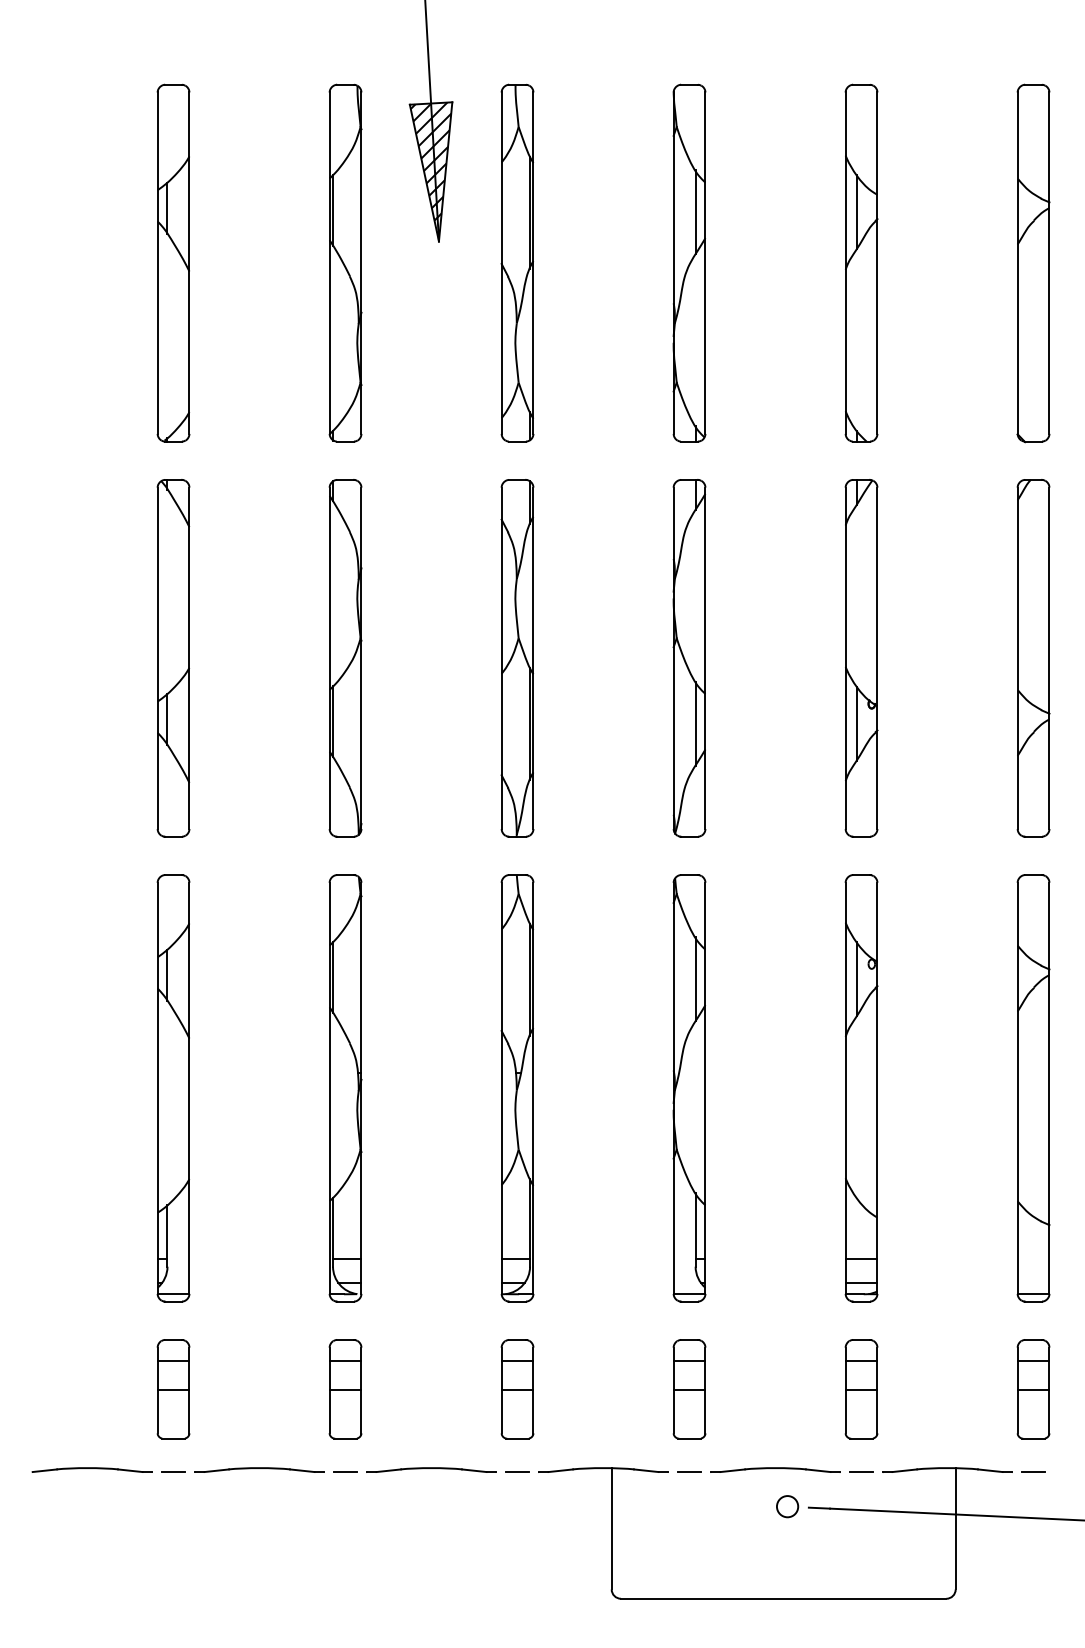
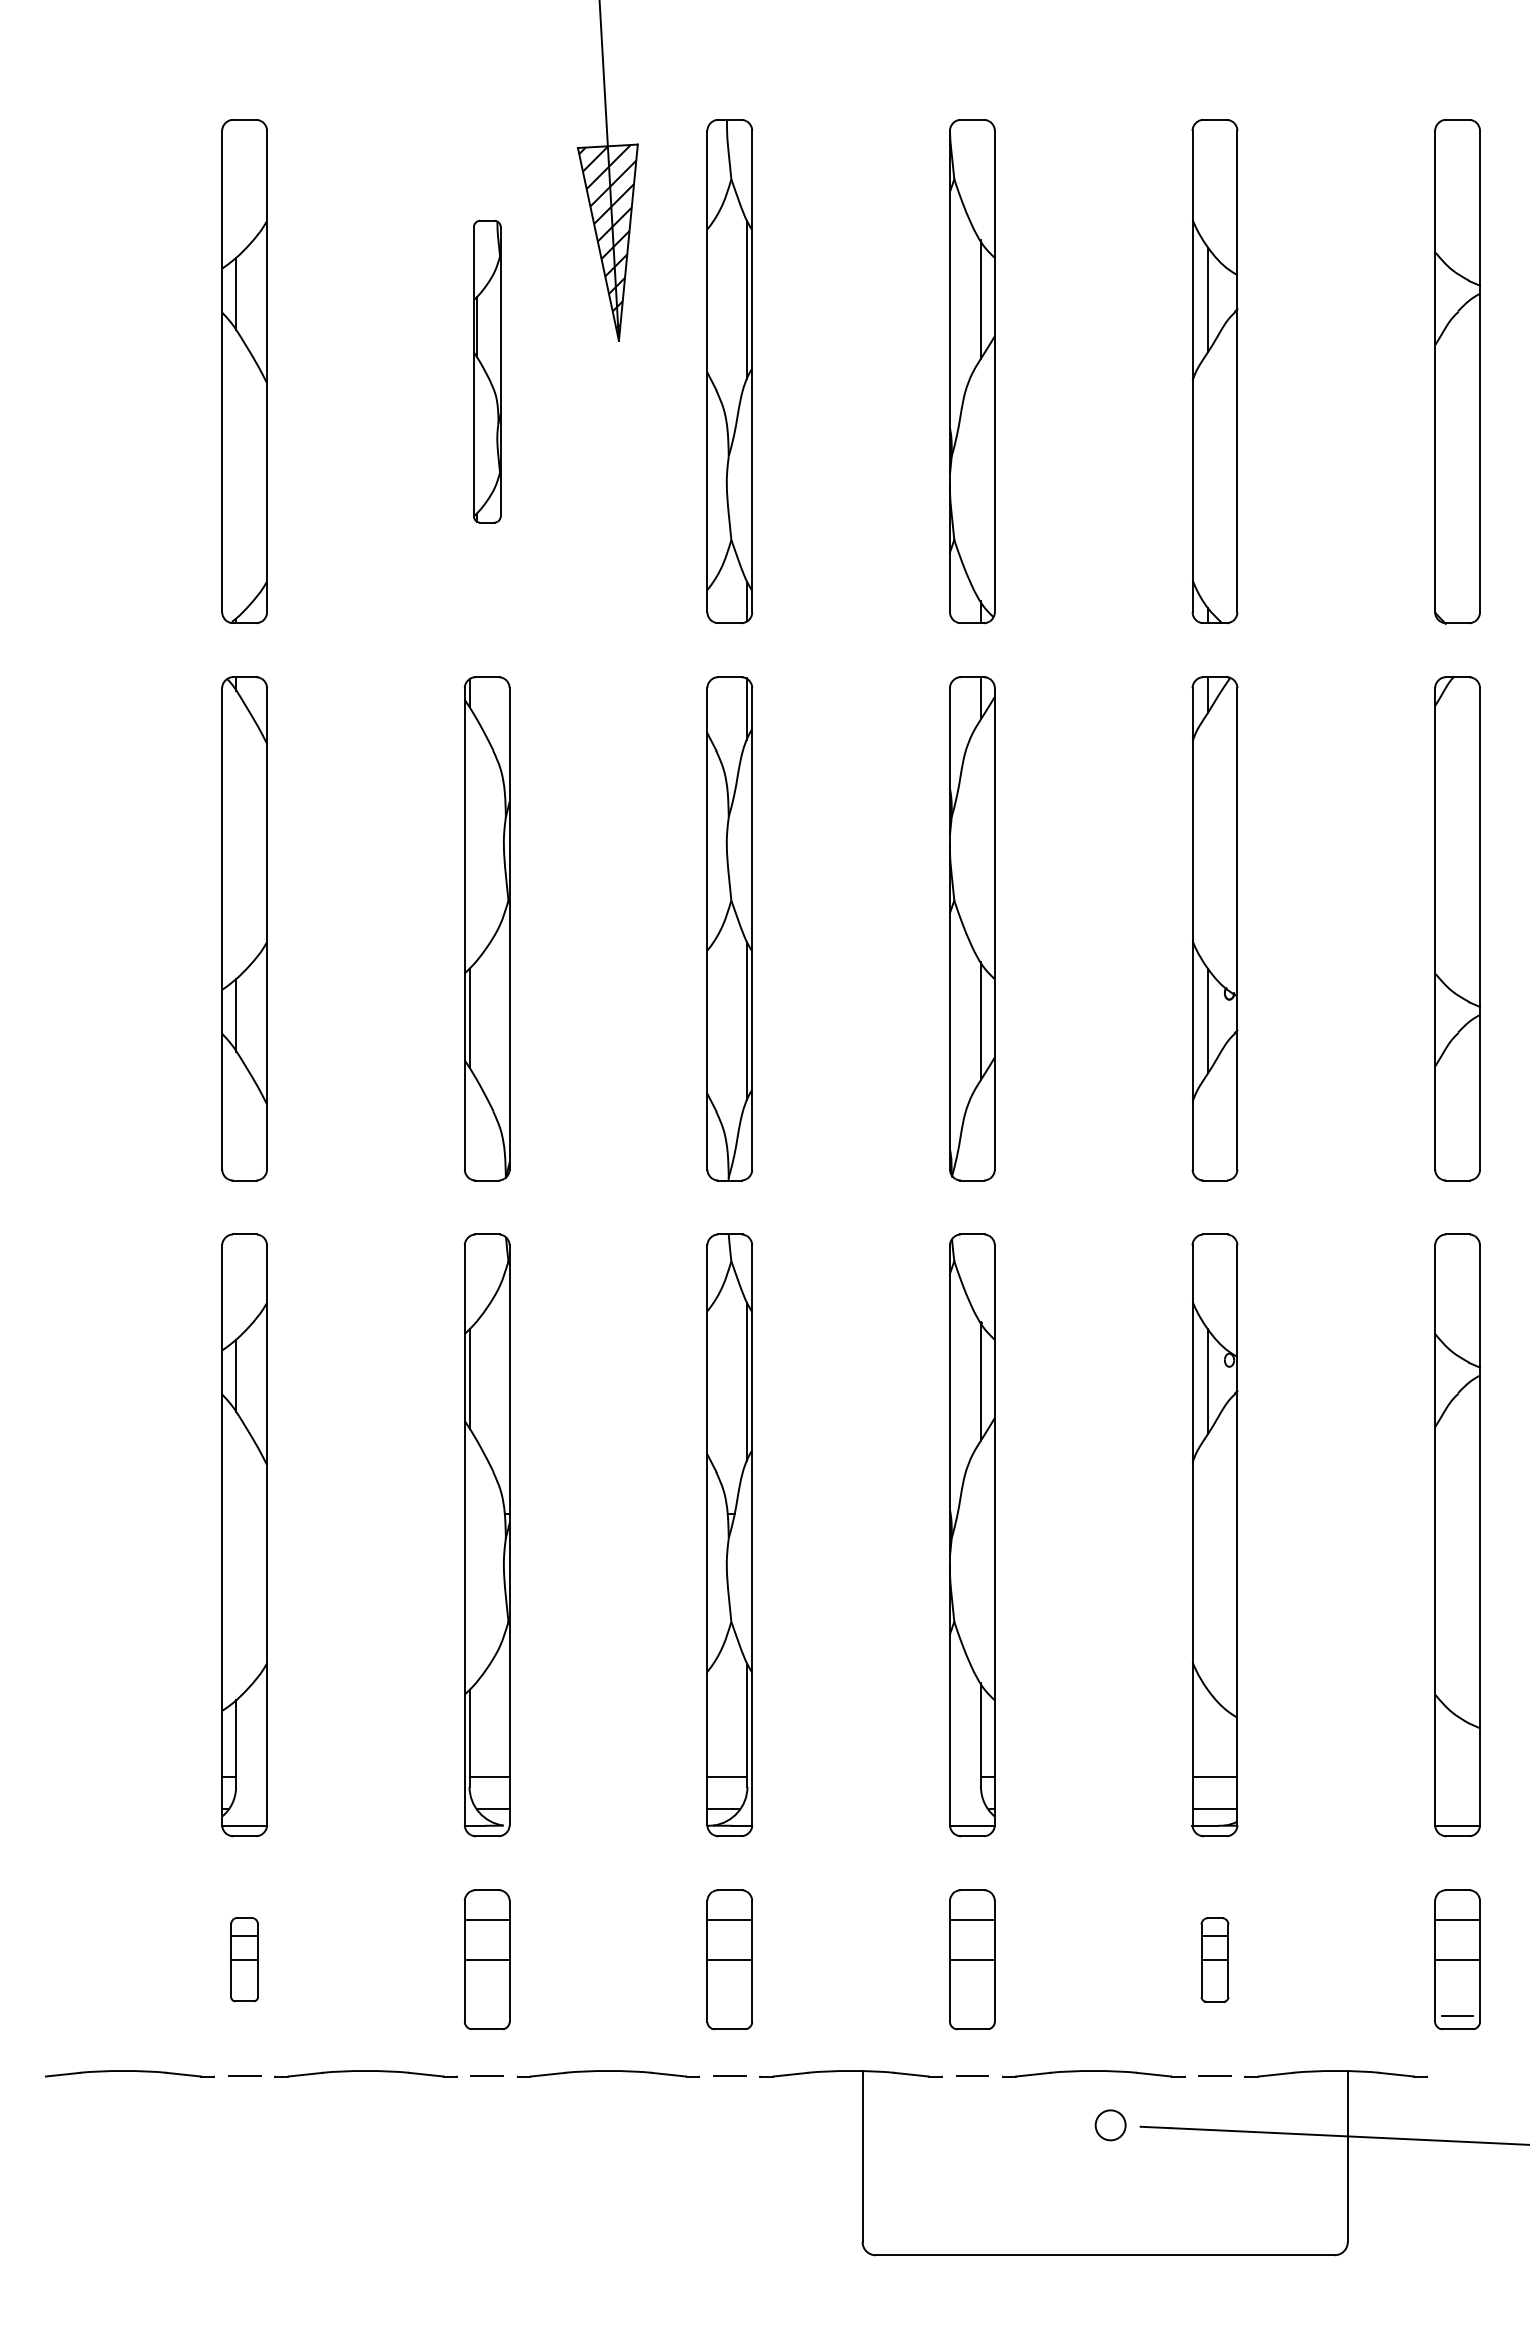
part: (345, 263) -> (487, 371), size x0.6
part: (173, 1389) -> (244, 1959), size x0.6
part: (861, 1389) -> (1214, 1959), size x0.6
line: (1033, 1471) -> (1457, 2015), moved

